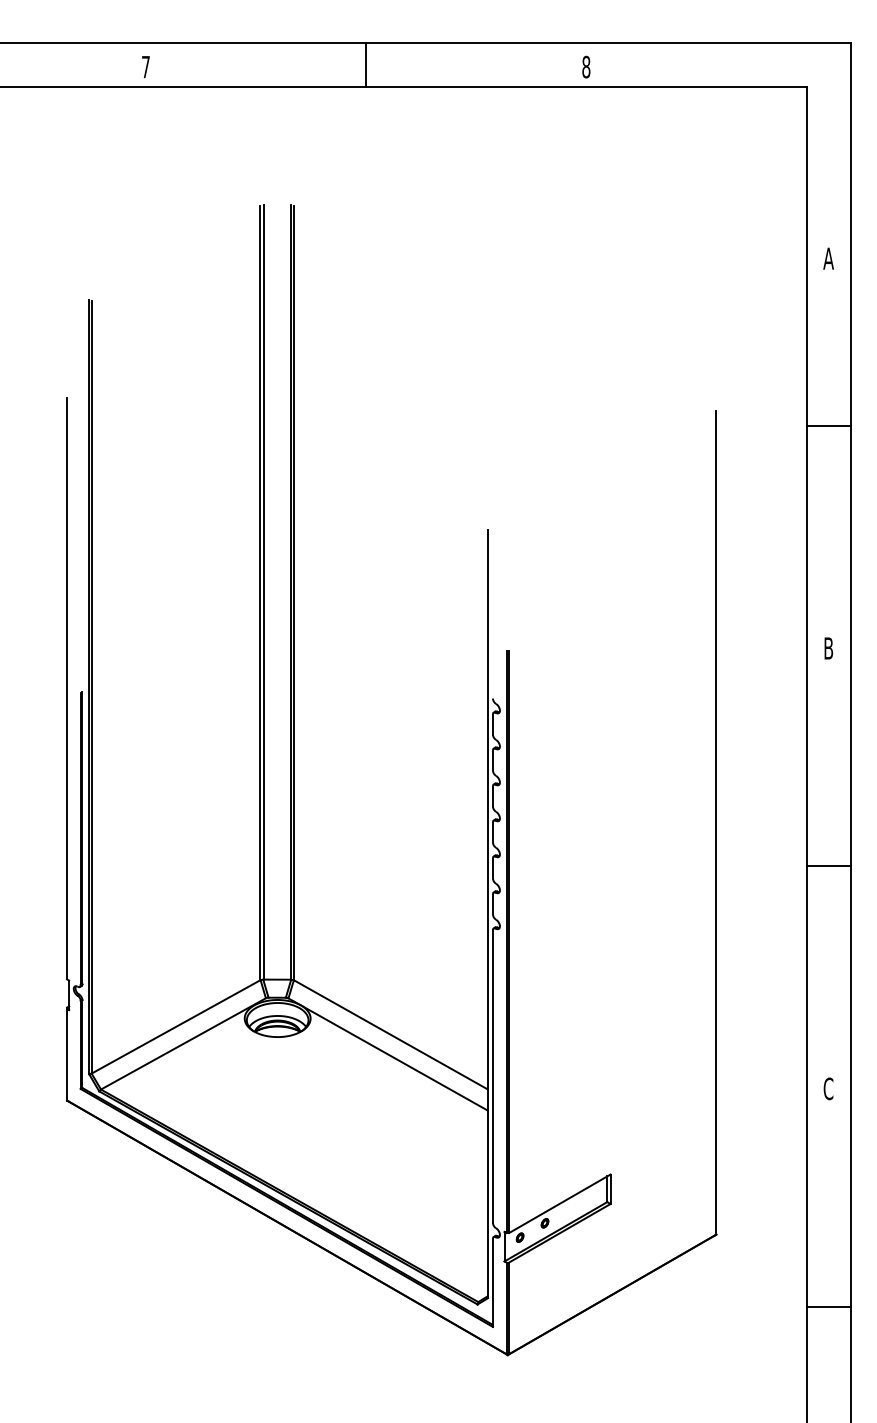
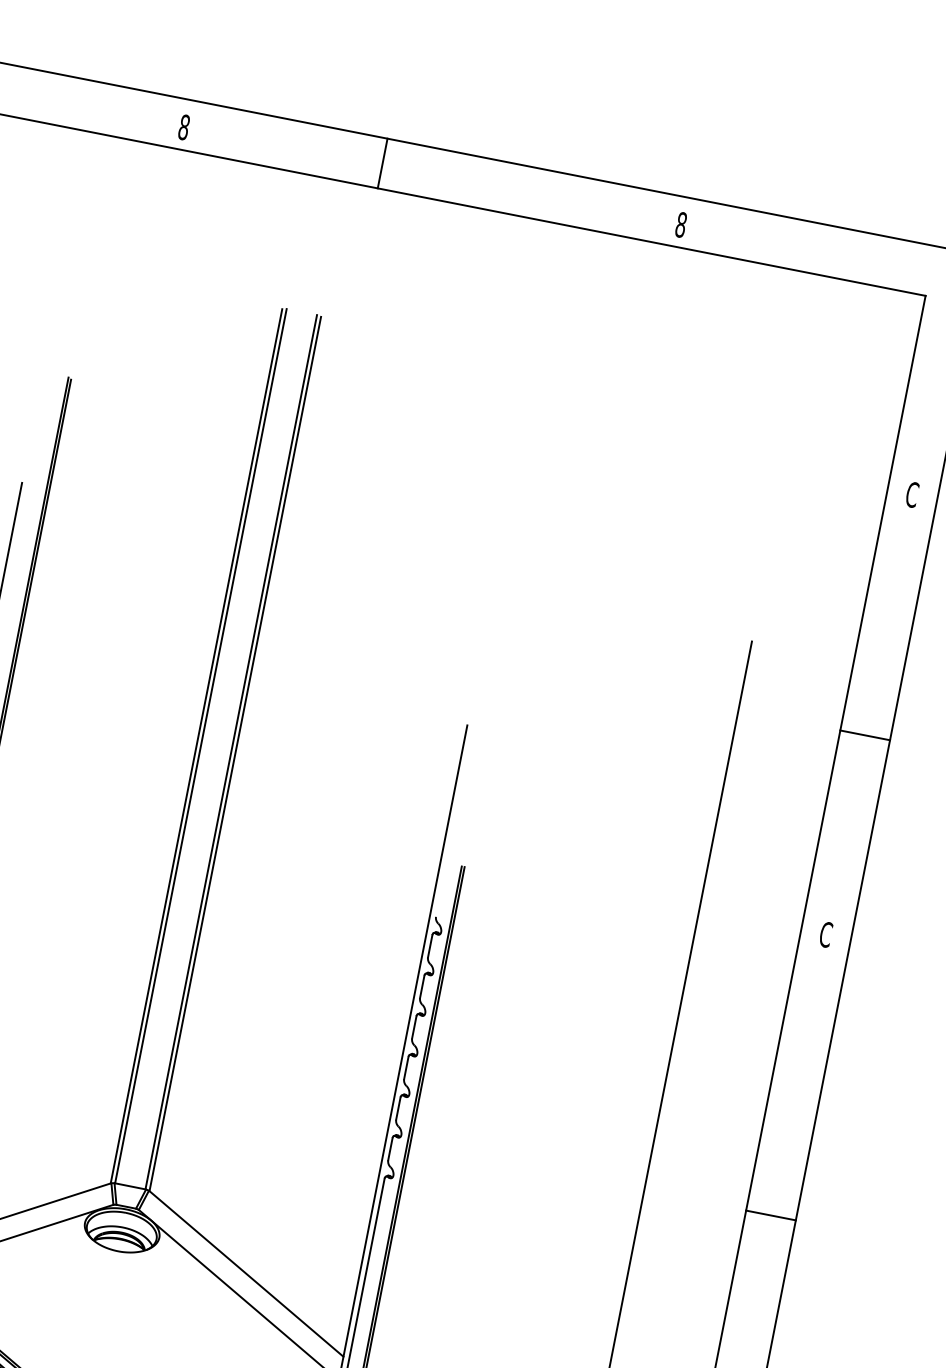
line: (366, 64) -> (382, 163), moved
text: (145, 66) -> (183, 126), 7 -> 8
text: (828, 258) -> (912, 494), A -> C
line: (828, 425) -> (864, 734), moved
text: (828, 648) -> (825, 934), B -> C
line: (828, 866) -> (770, 1215), moved

